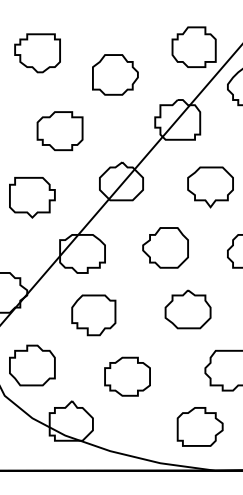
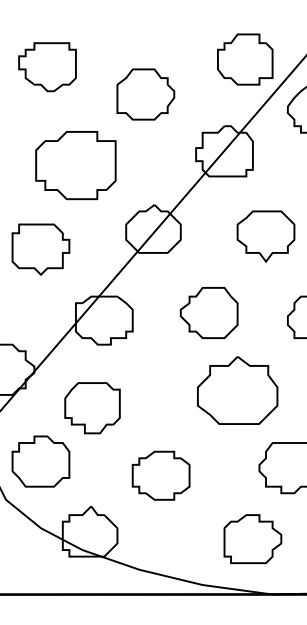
part: (59, 131) -> (75, 165), size x1.4
part: (188, 309) -> (237, 390), size x1.4
part: (93, 315) -> (92, 408), moved

